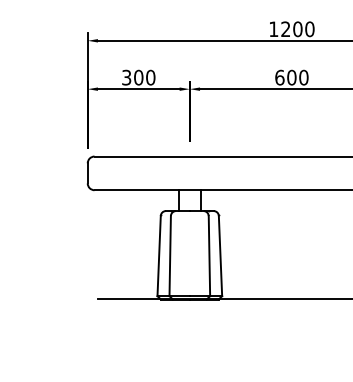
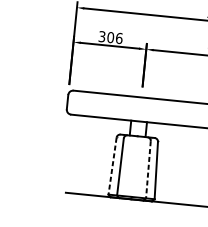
text: (150, 77) -> (119, 38), 300 -> 306
line: (159, 256) -> (112, 166), solid -> dashed
line: (209, 256) -> (148, 170), solid -> dashed

